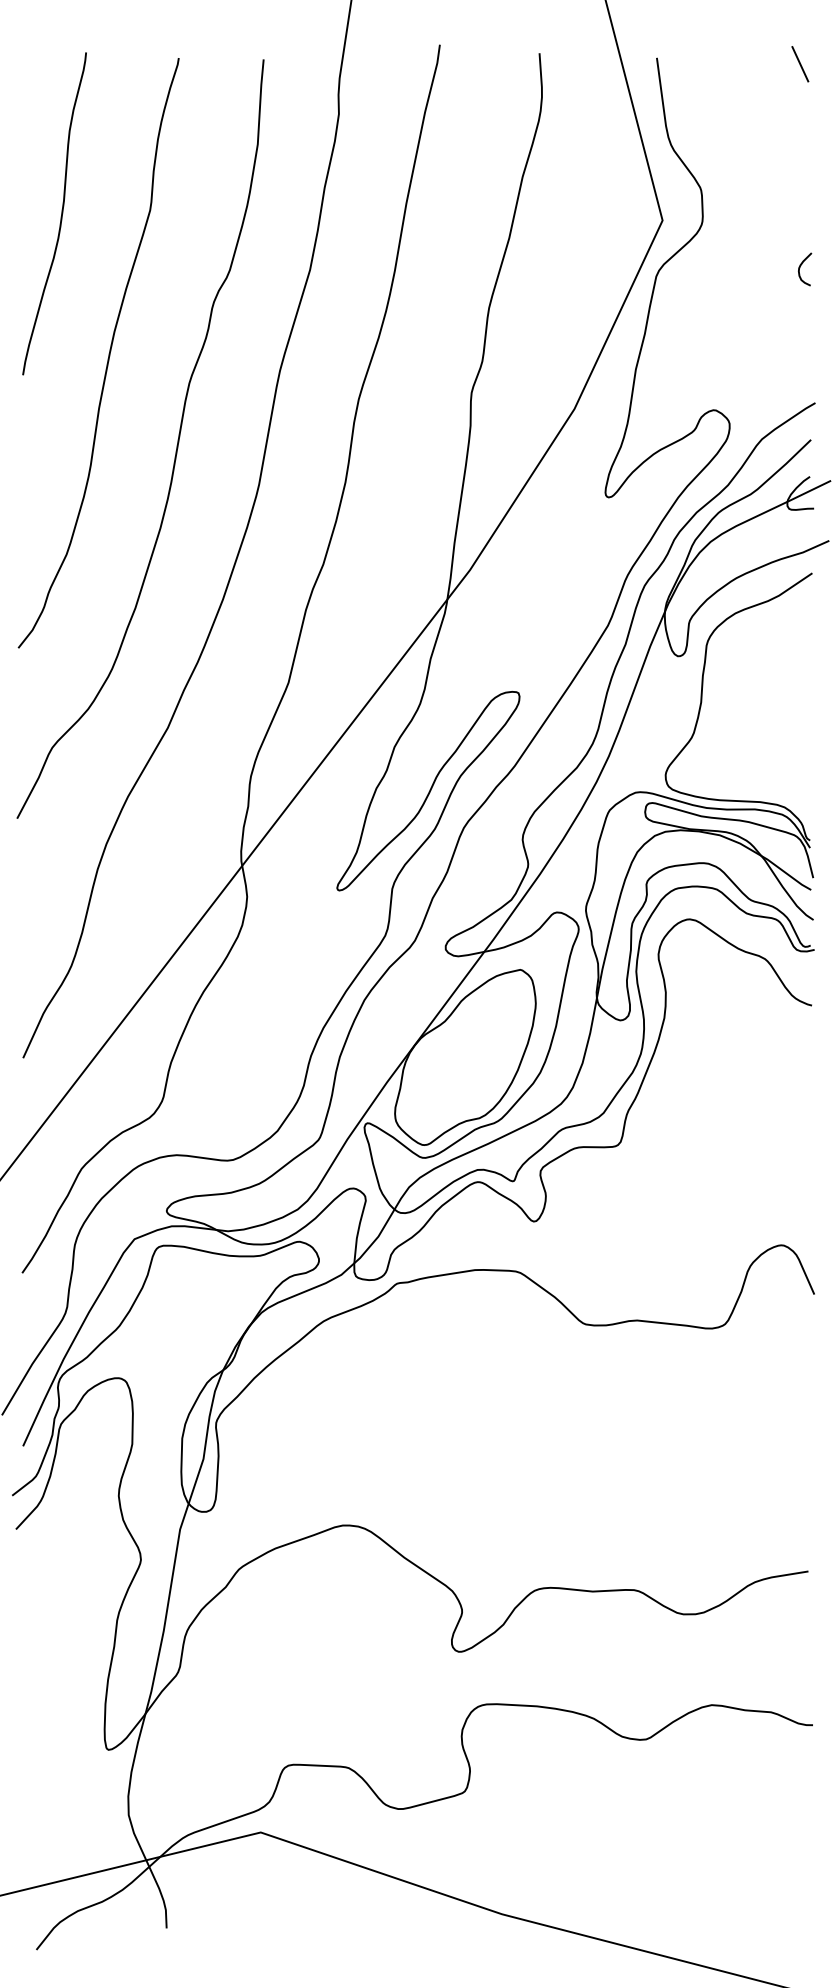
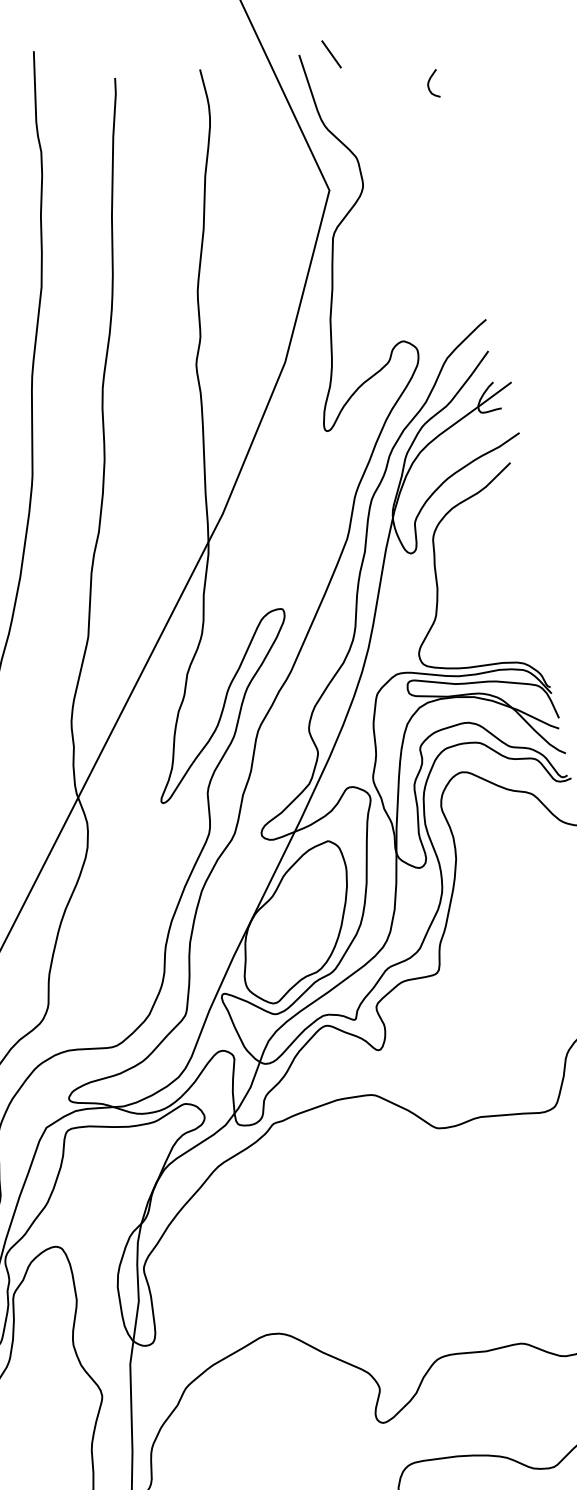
line: (800, 64) -> (331, 54), moved
curve: (800, 268) -> (429, 84), moved

